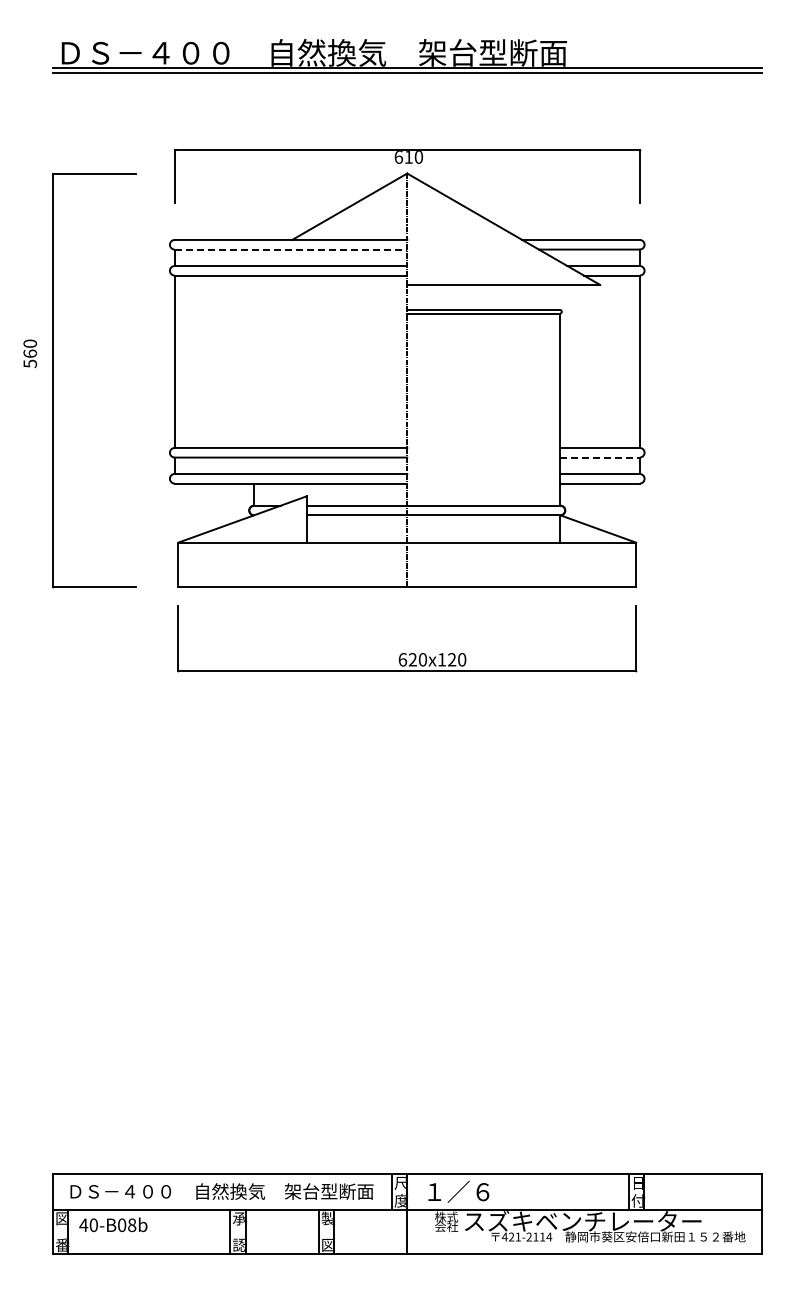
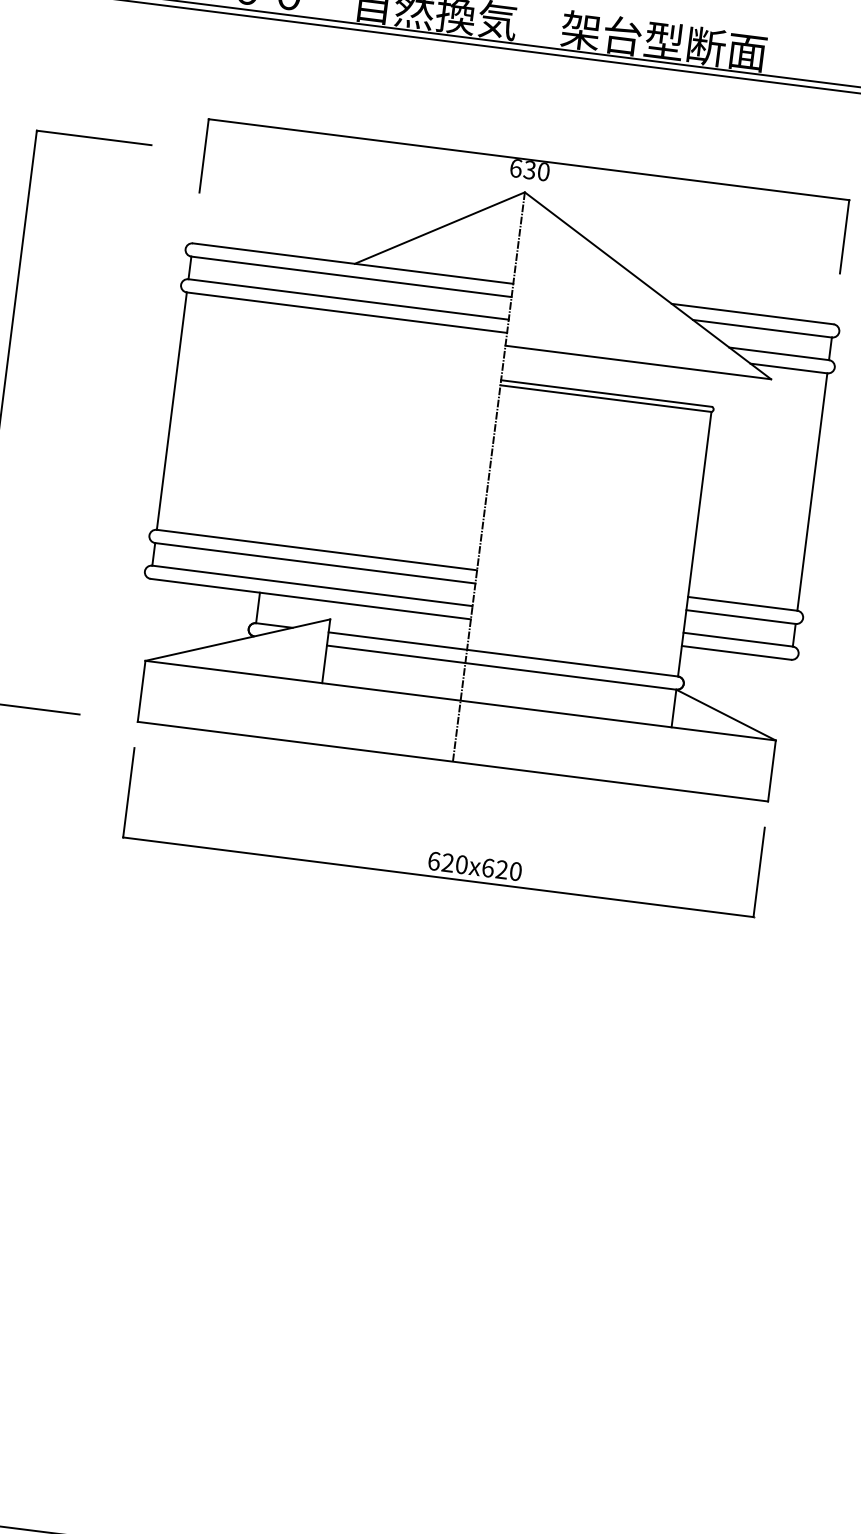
text: (408, 157) -> (529, 170), 610 -> 630
line: (291, 249) -> (352, 276), dashed -> solid
line: (600, 457) -> (741, 617), dashed -> solid
text: (442, 659) -> (488, 867), 620x120 -> 620x620

